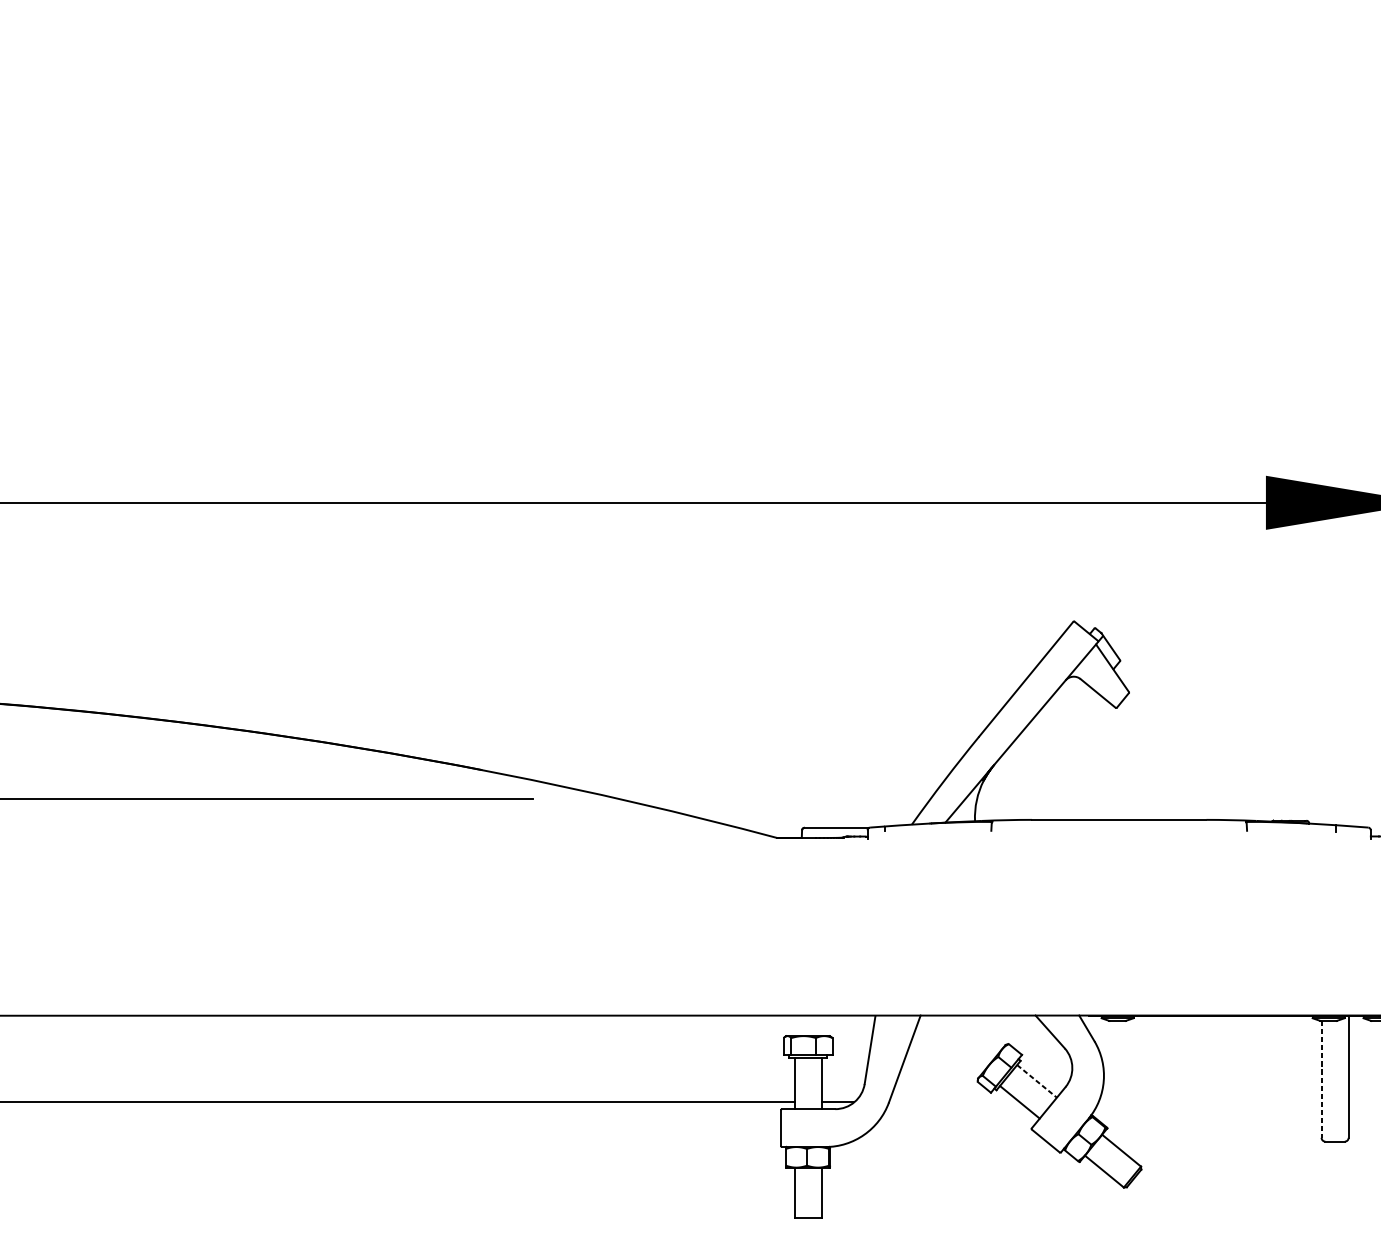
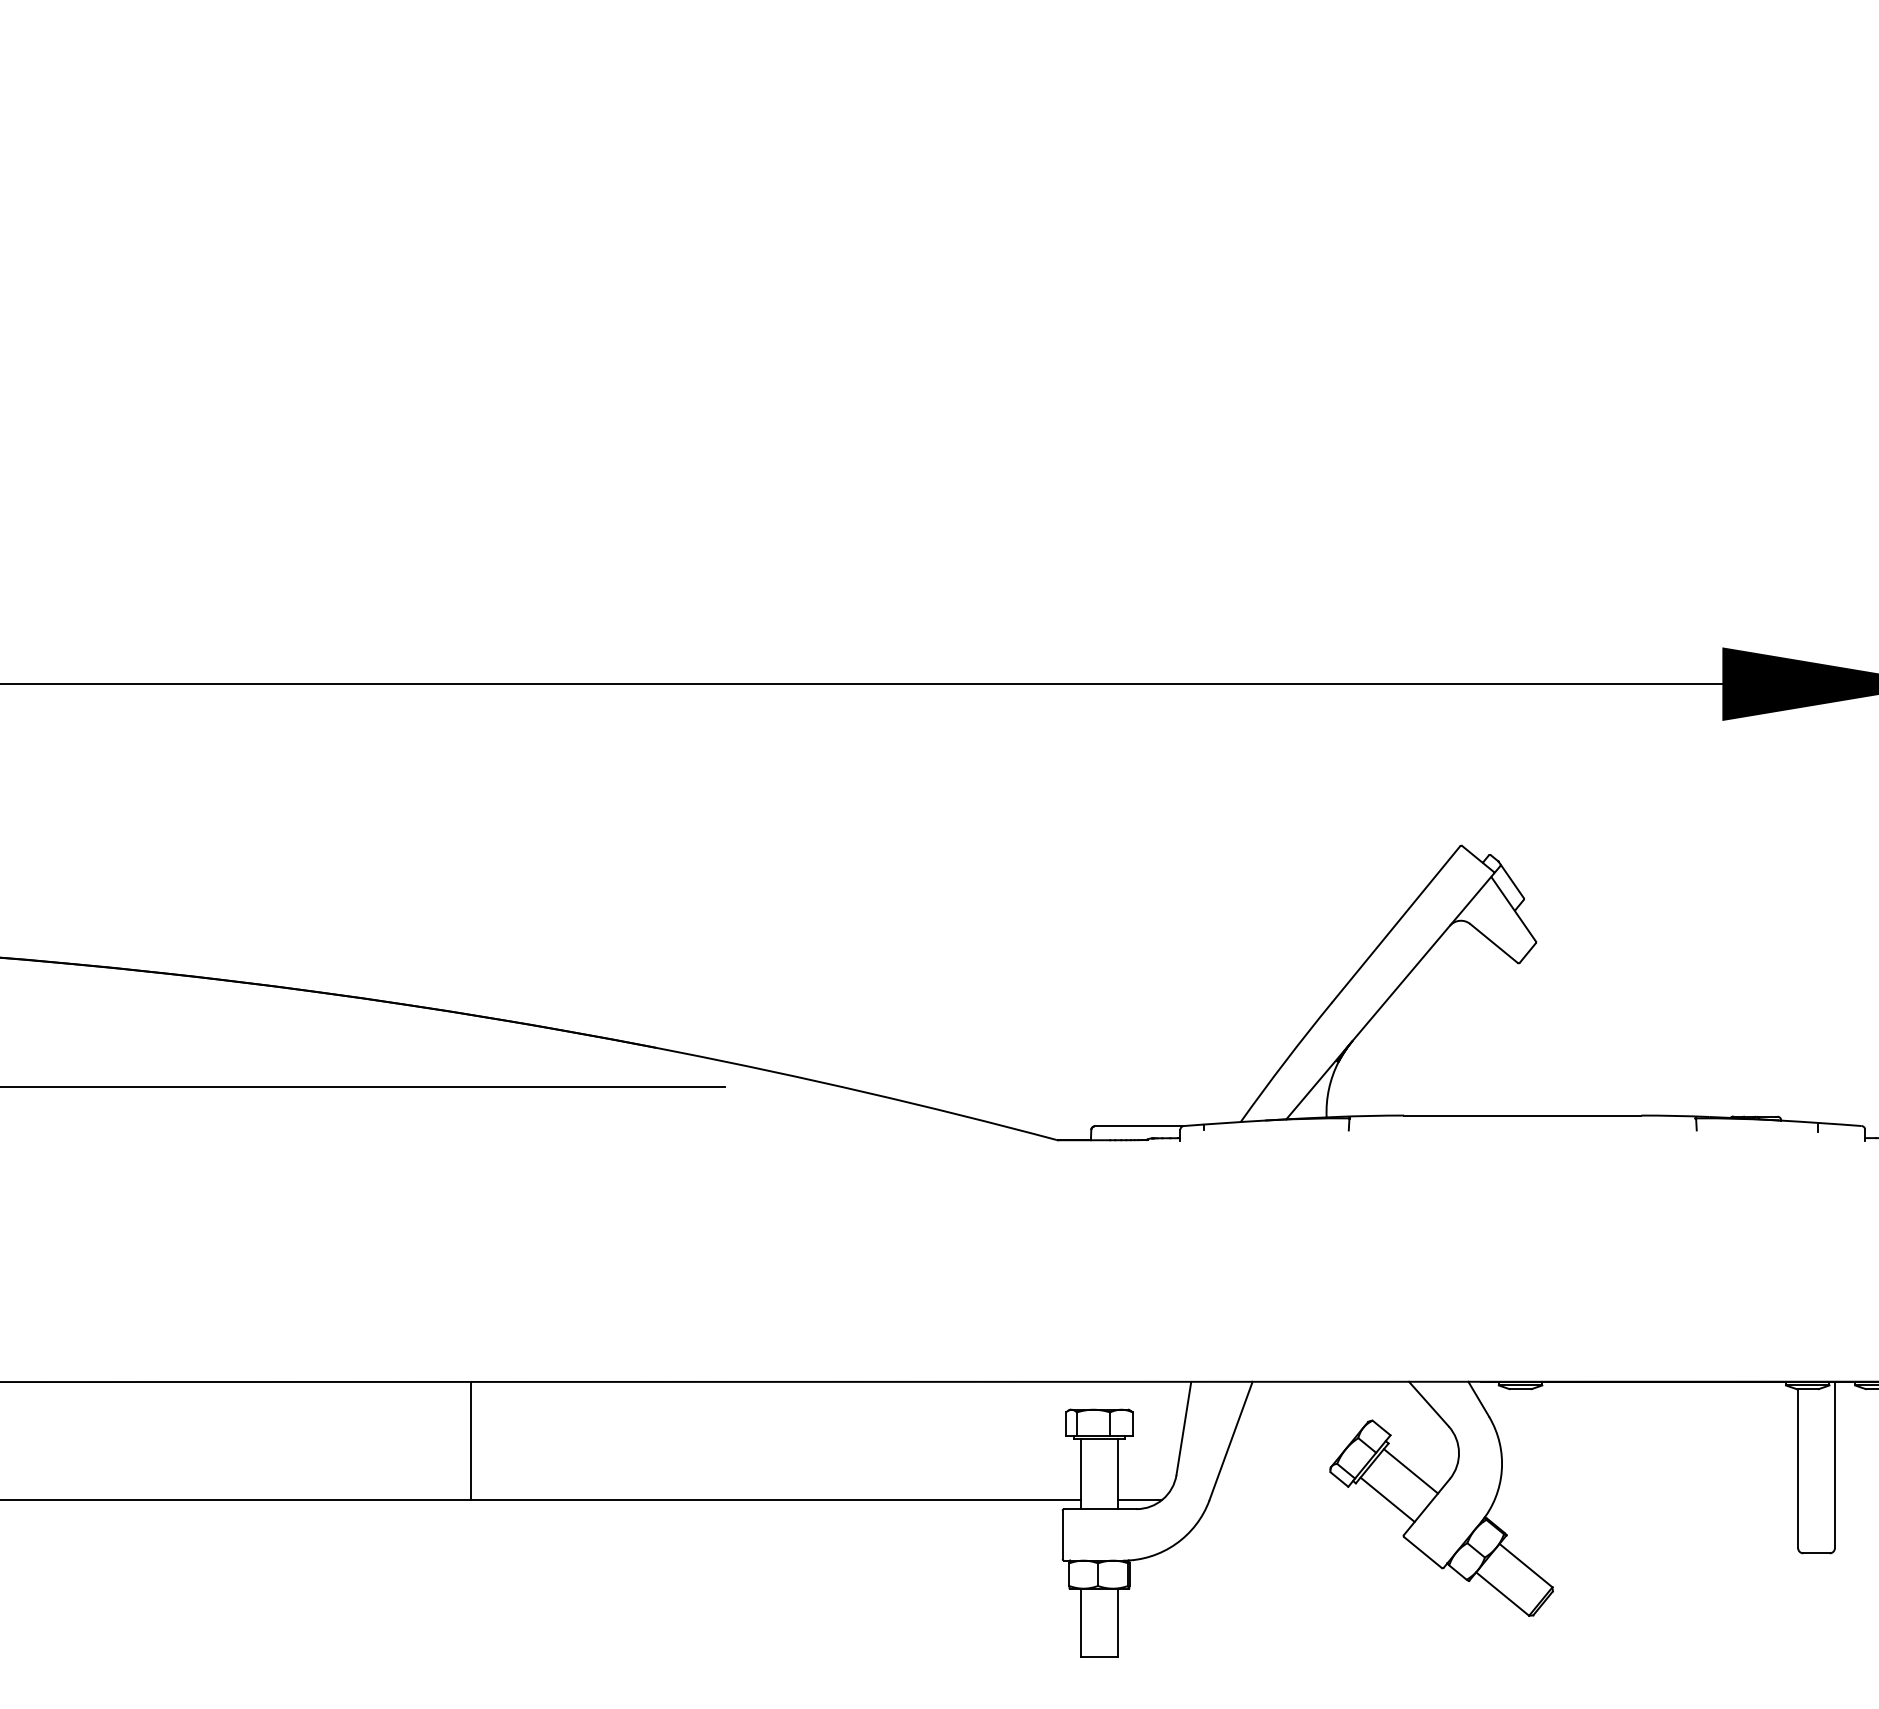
line: (345, 1058) -> (470, 1440), added
line: (1321, 1079) -> (1798, 1468), dashed -> solid
line: (1036, 1081) -> (1410, 1471), dashed -> solid

